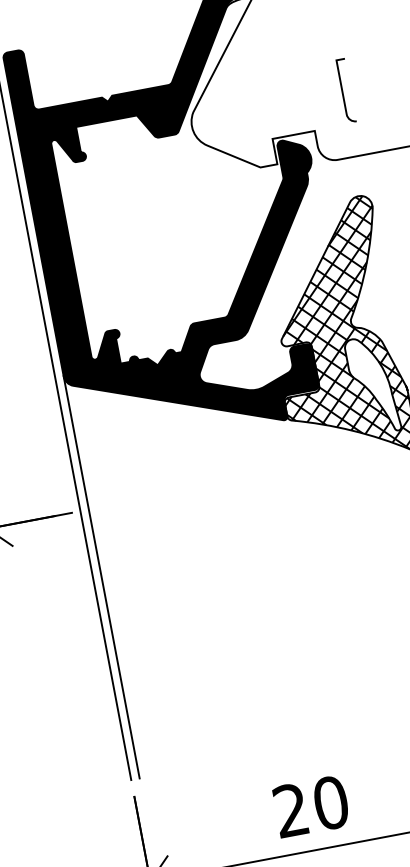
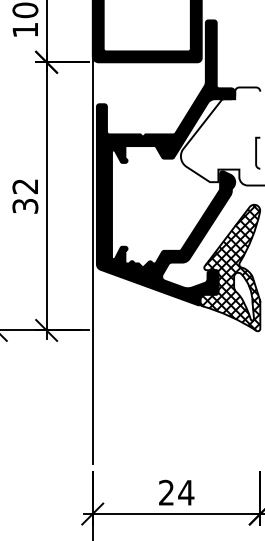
line: (100, 576) -> (96, 363), removed
text: (331, 802) -> (186, 492), 20 -> 24

